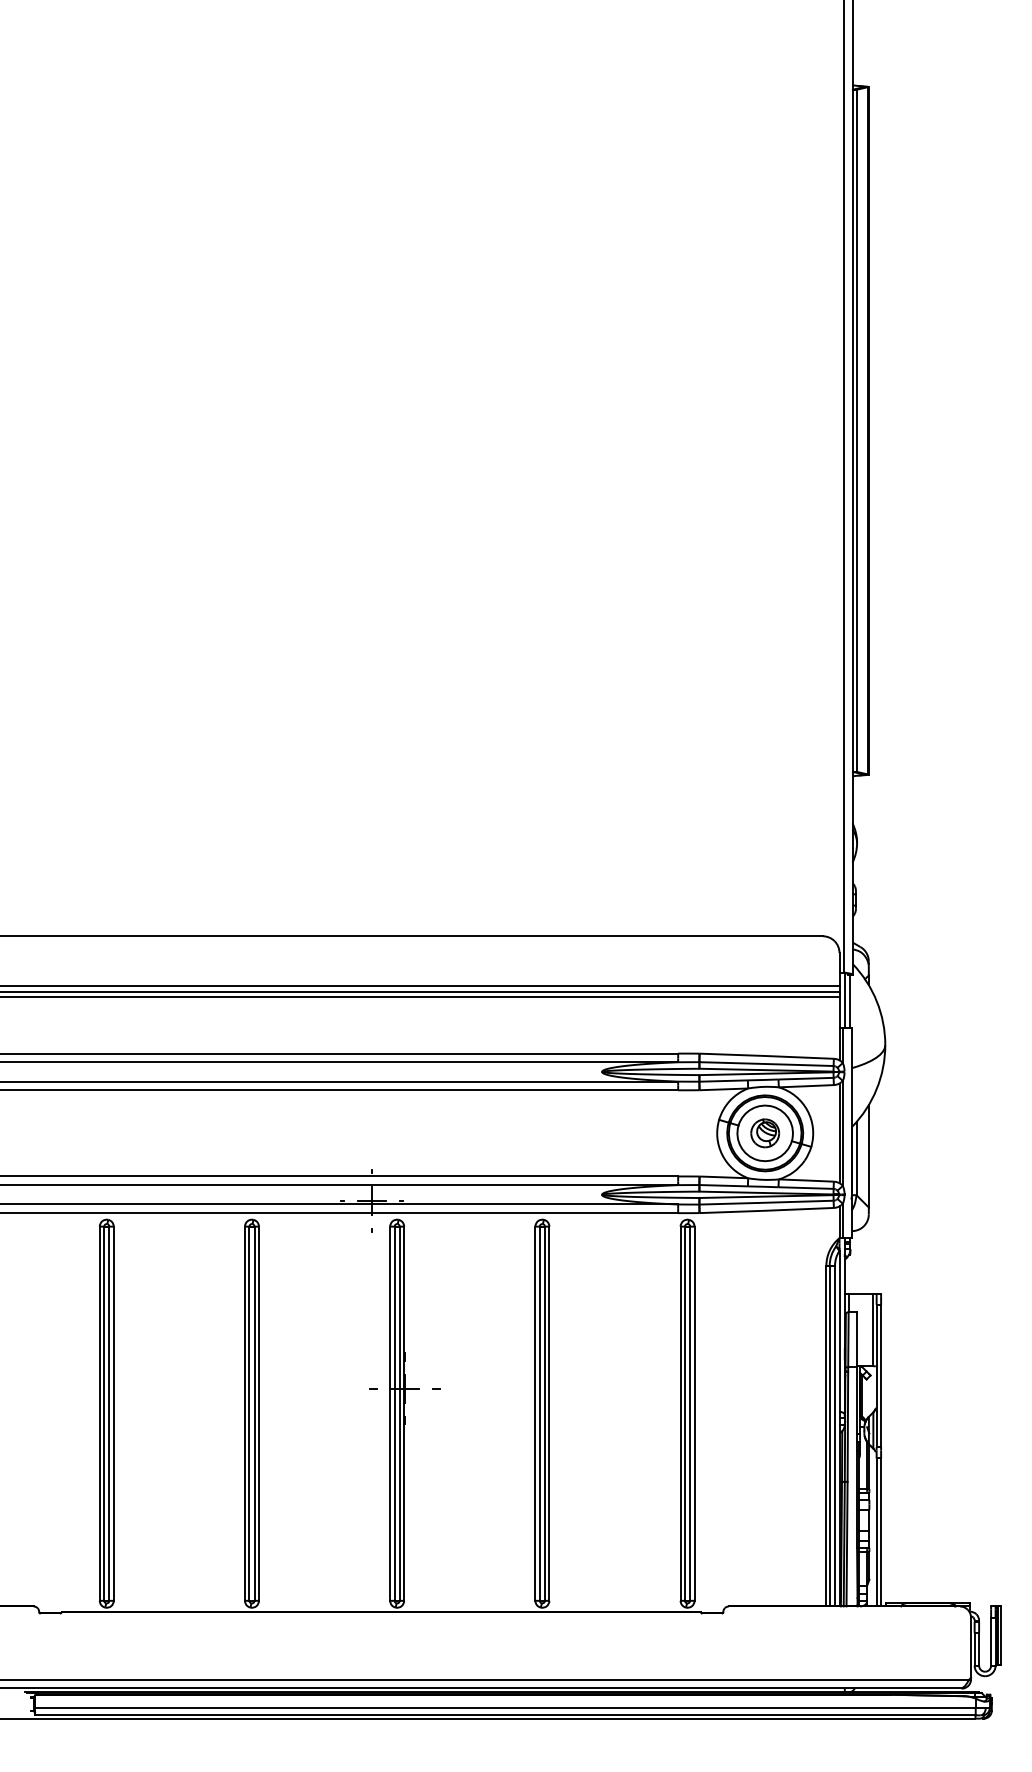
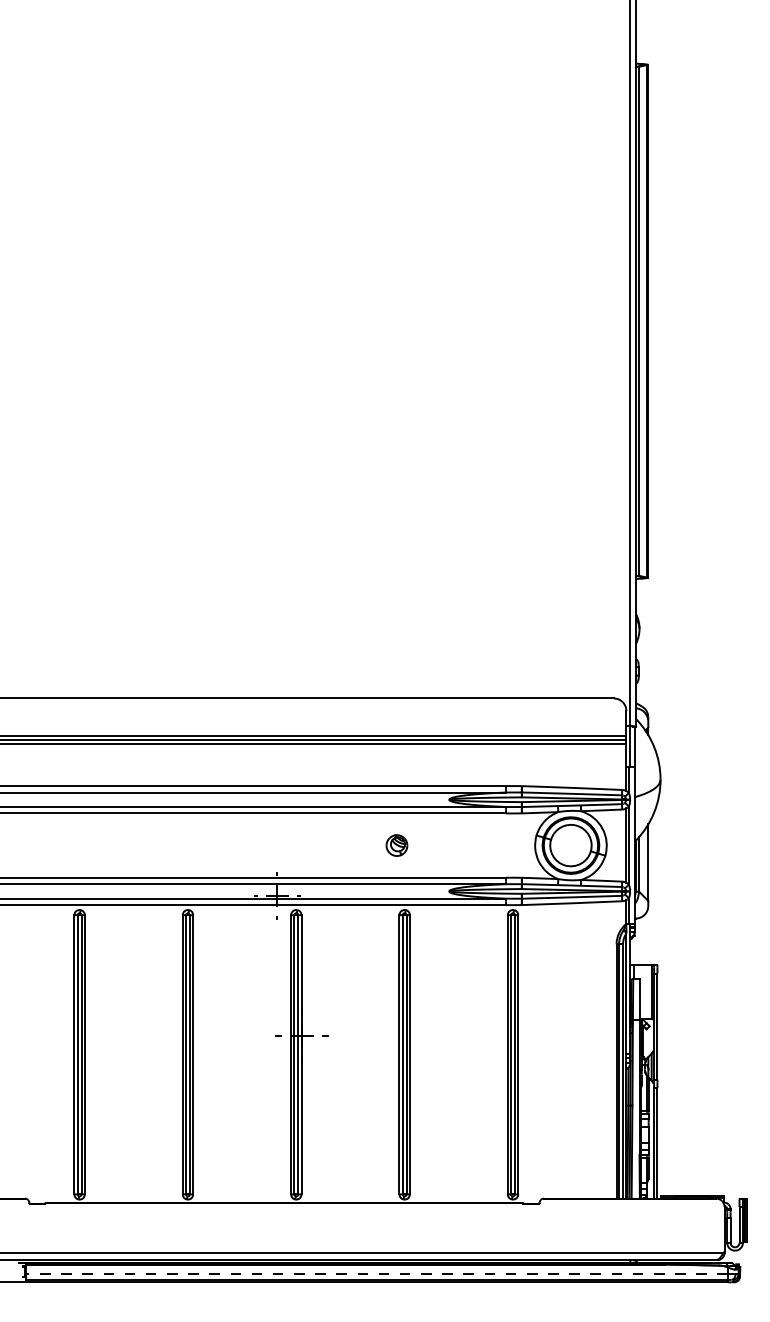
part: (764, 1133) -> (396, 845), moved
line: (505, 1708) -> (377, 1274), solid -> dashed

